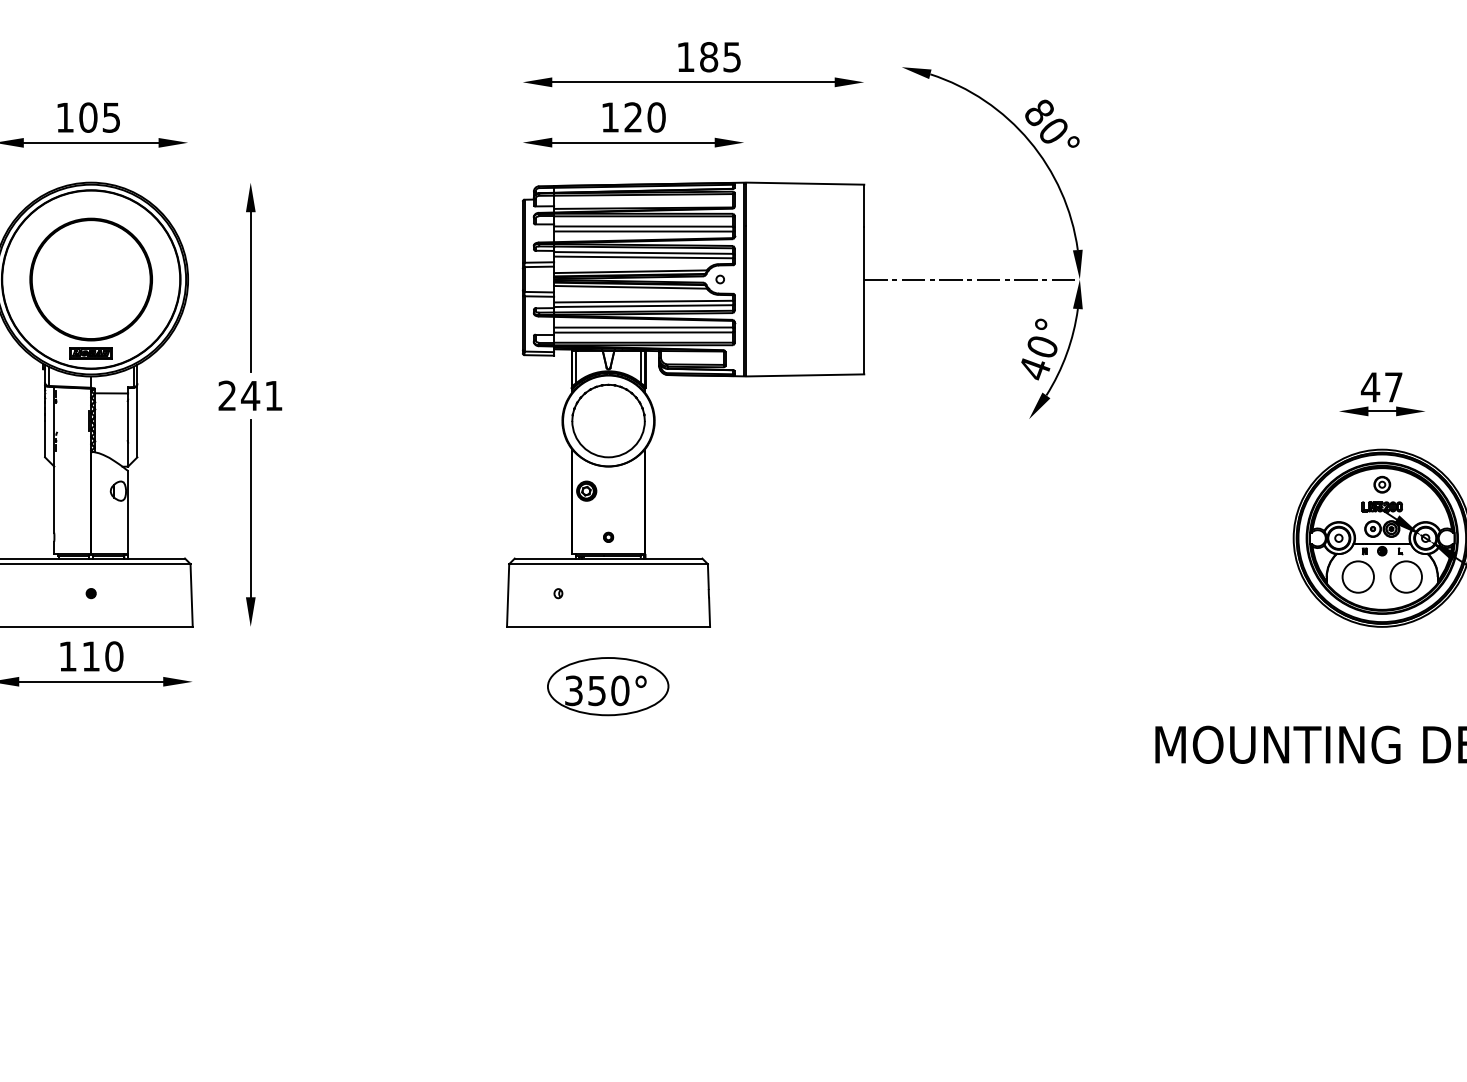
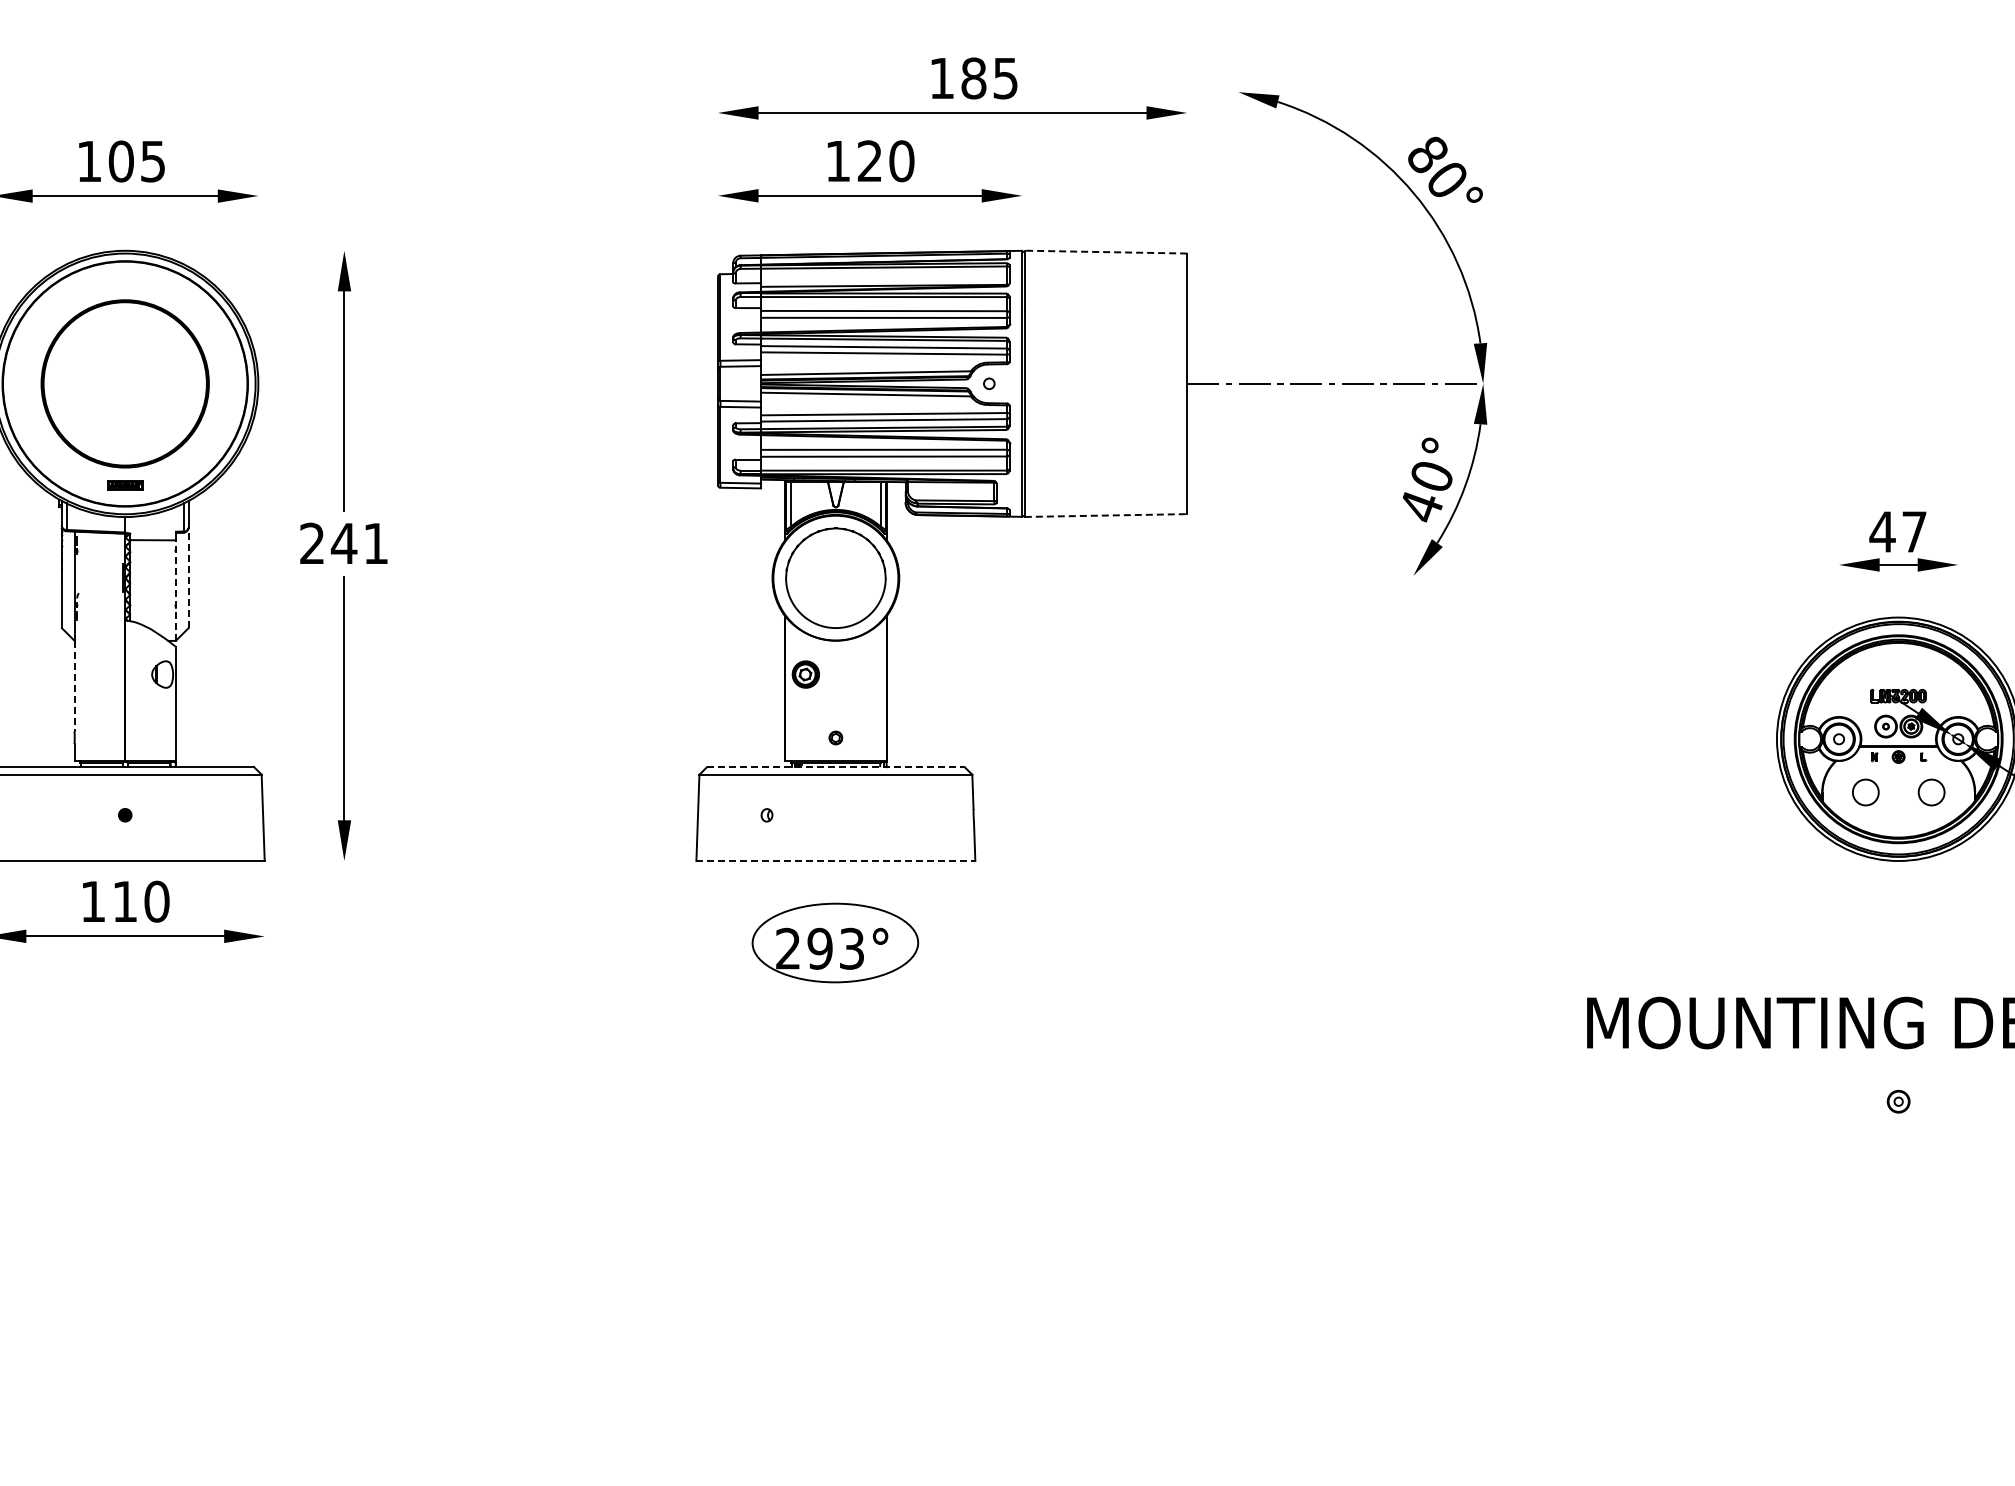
line: (804, 183) -> (1105, 252), solid -> dashed
part: (90, 353) -> (124, 485), size x0.6
line: (805, 375) -> (1106, 515), solid -> dashed
line: (137, 421) -> (188, 578), solid -> dashed
line: (127, 429) -> (175, 590), solid -> dashed
part: (1382, 484) -> (1898, 1101), moved
line: (54, 499) -> (74, 686), solid -> dashed
line: (608, 558) -> (835, 767), solid -> dashed
circle: (1358, 577) -> (1865, 792), size x0.6
circle: (1406, 577) -> (1931, 792), size x0.6
line: (609, 627) -> (836, 861), solid -> dashed
text: (597, 690) -> (820, 948), 350° -> 293°

